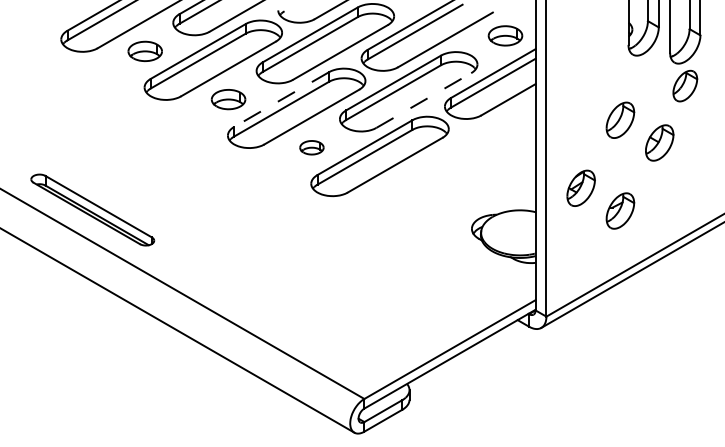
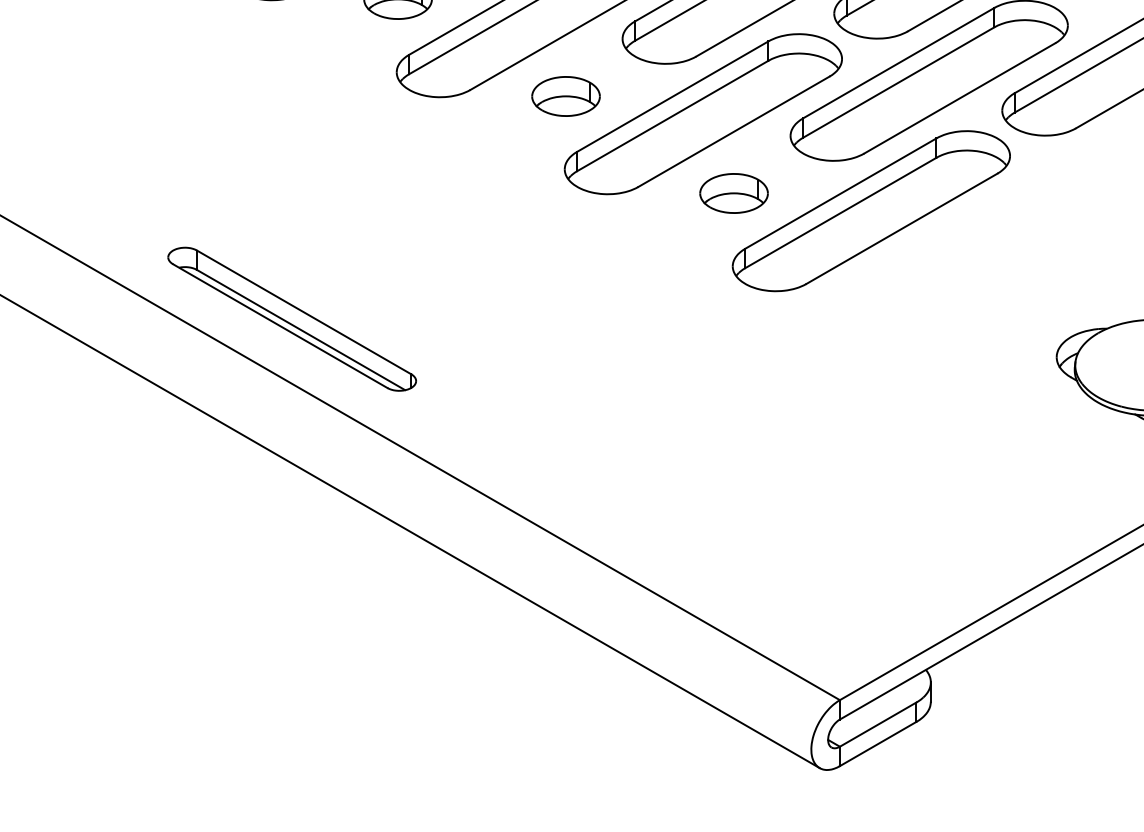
line: (281, 99) -> (672, 96), dashed -> solid
line: (423, 100) -> (959, 98), dashed -> solid
part: (311, 147) -> (733, 193), size x1.43

